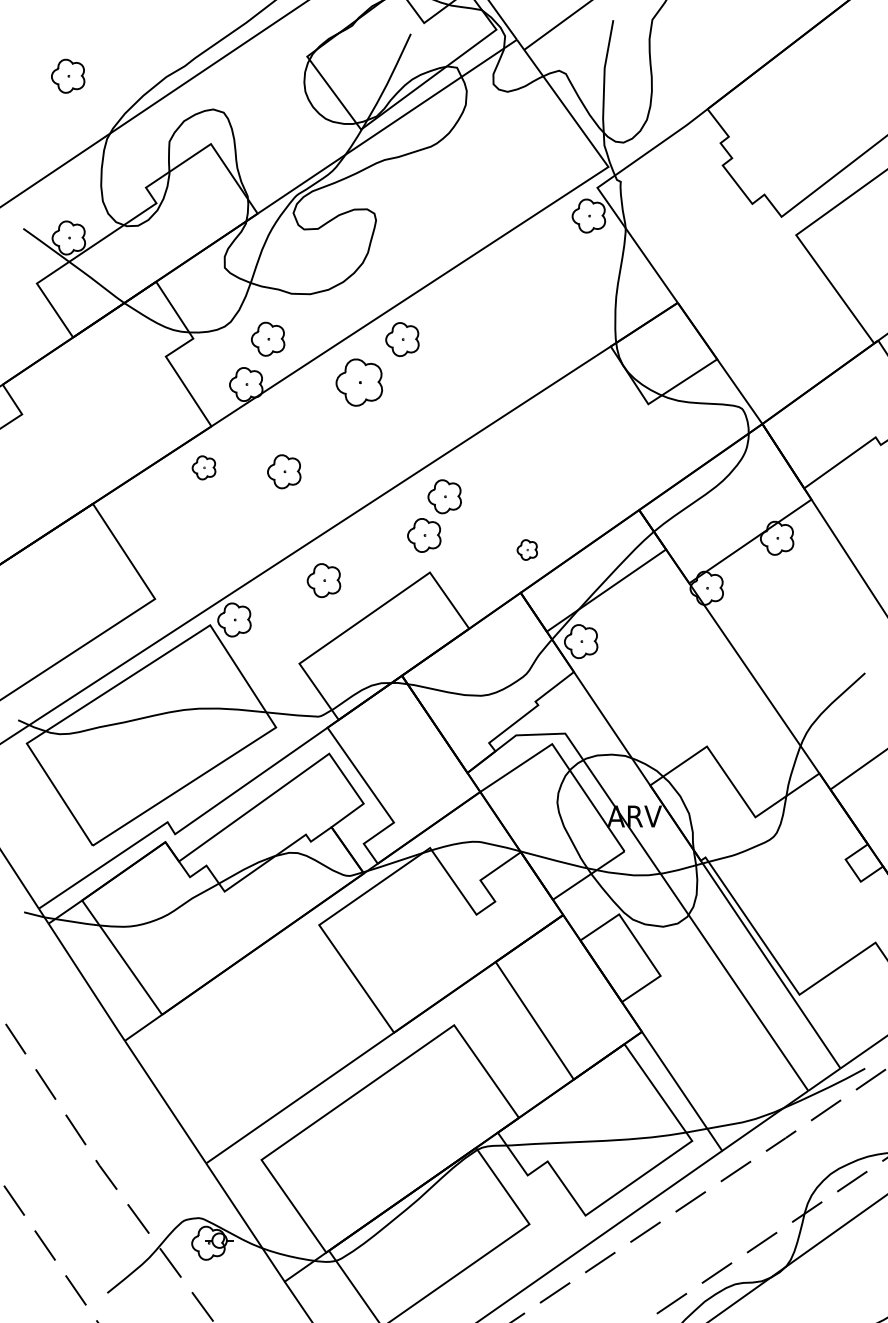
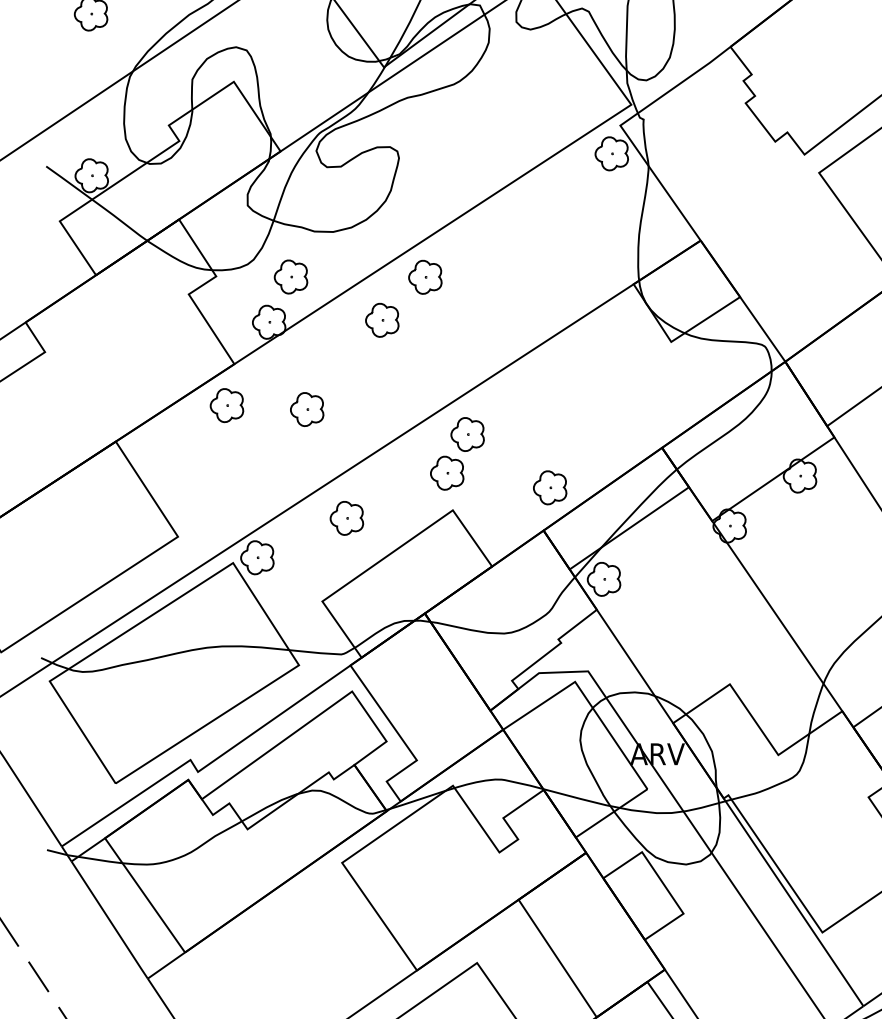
part: (359, 382) -> (382, 320), size x0.71
part: (203, 467) -> (226, 405), size x1.43
part: (527, 549) -> (550, 487), size x1.67

